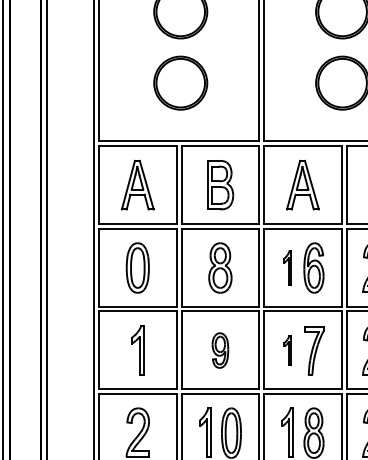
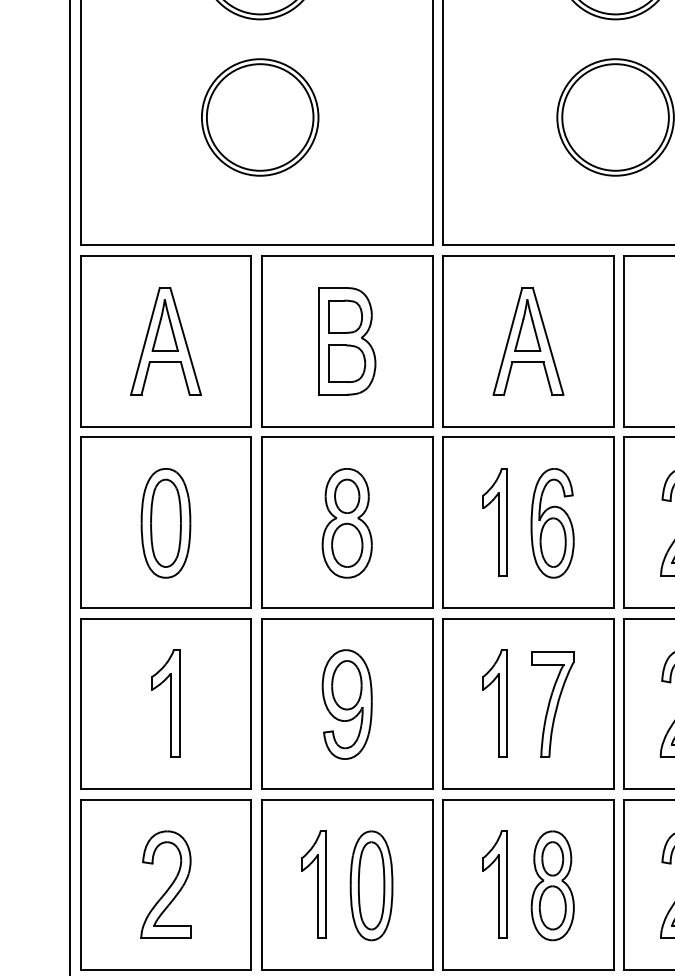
part: (287, 267) -> (494, 522), size x1.43
part: (220, 350) -> (347, 704), size x1.43
part: (287, 350) -> (494, 704), size x1.67

